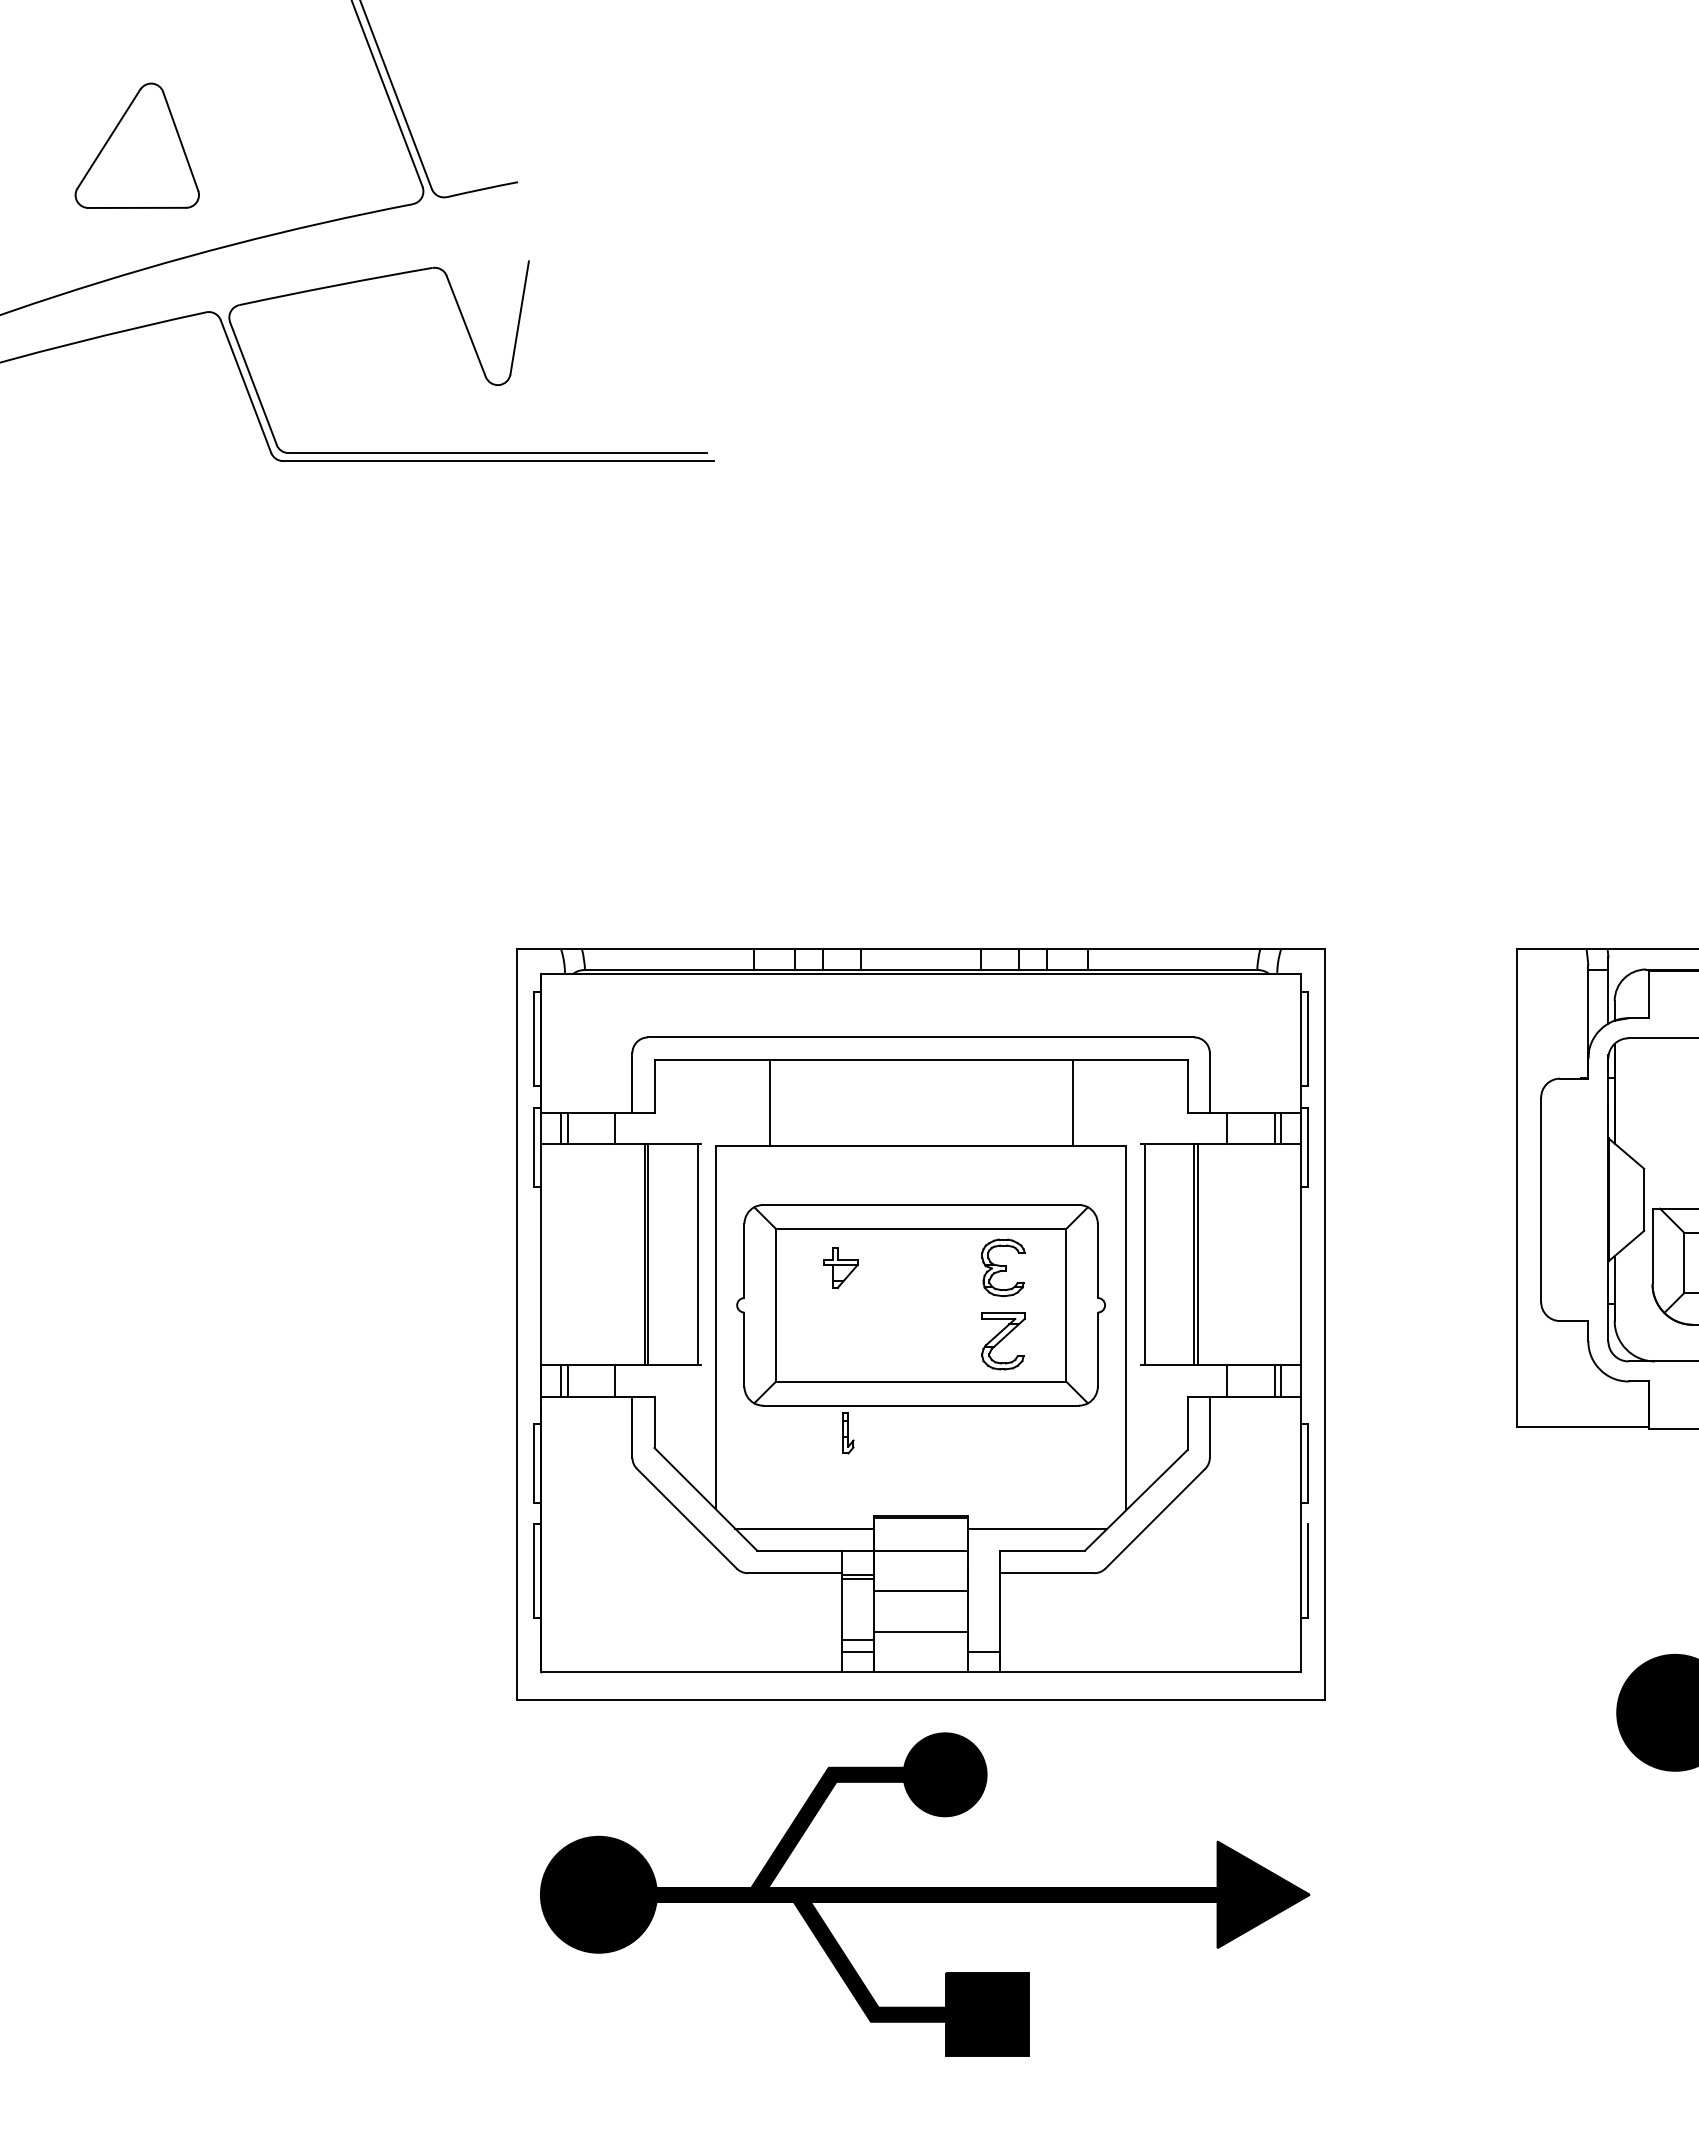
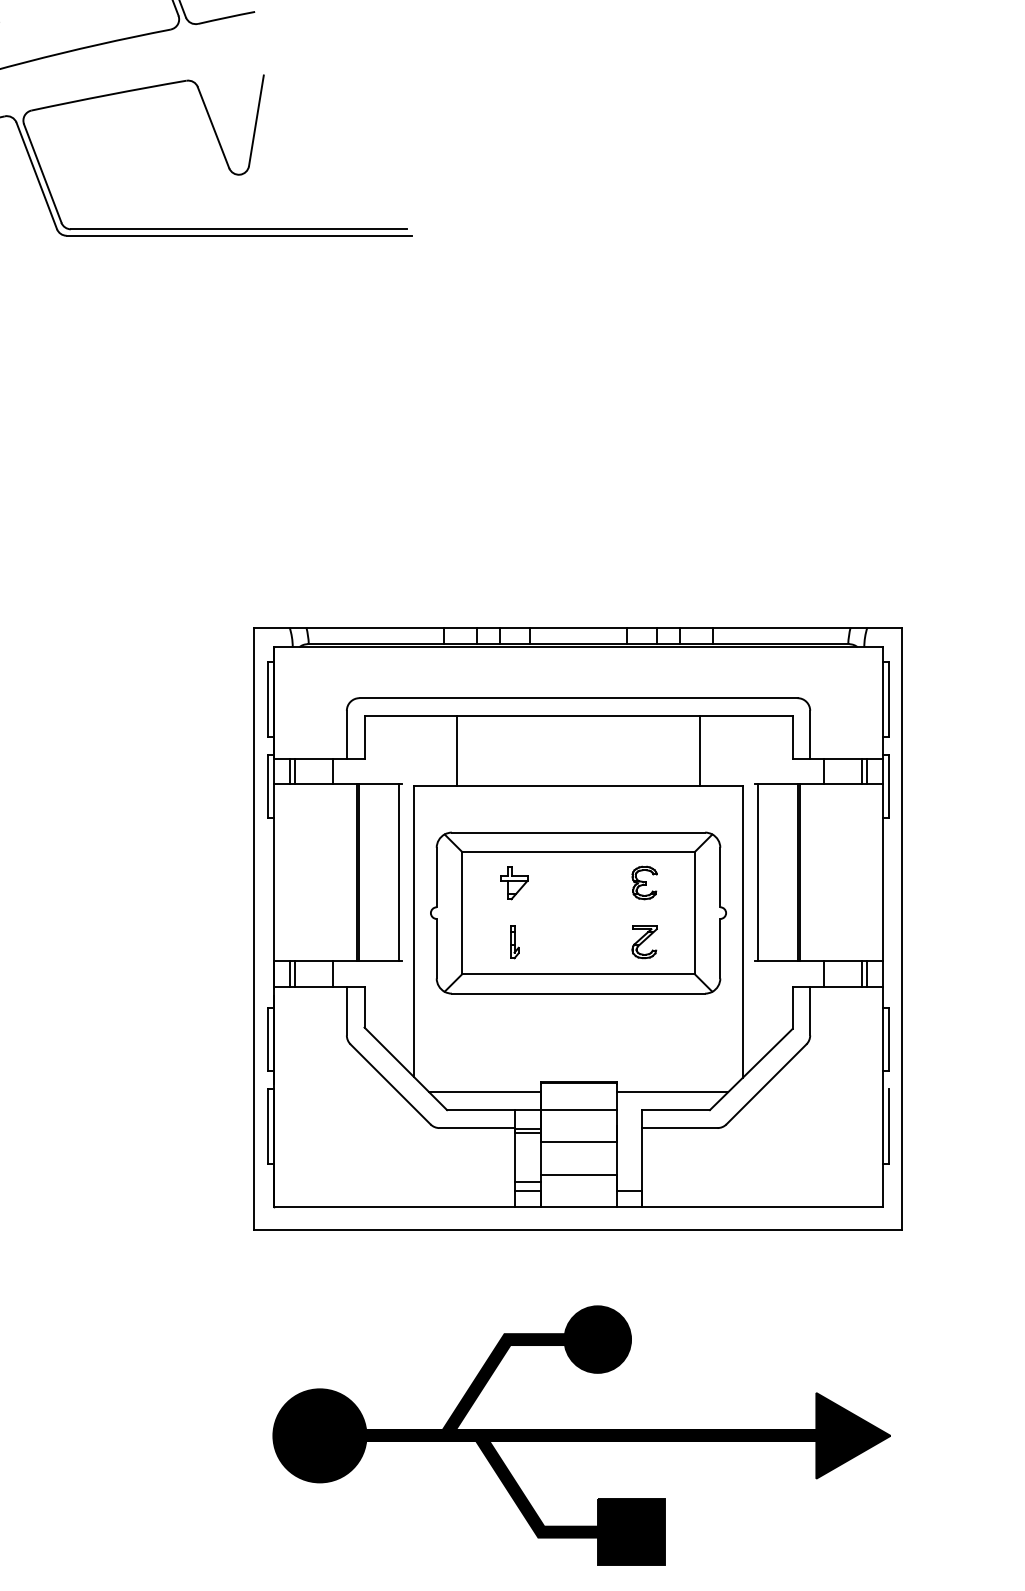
part: (1003, 1267) -> (644, 882), size x0.71
part: (1003, 1341) -> (644, 942), size x0.71
part: (848, 1433) -> (514, 942), moved
part: (925, 1894) -> (582, 1435), moved

